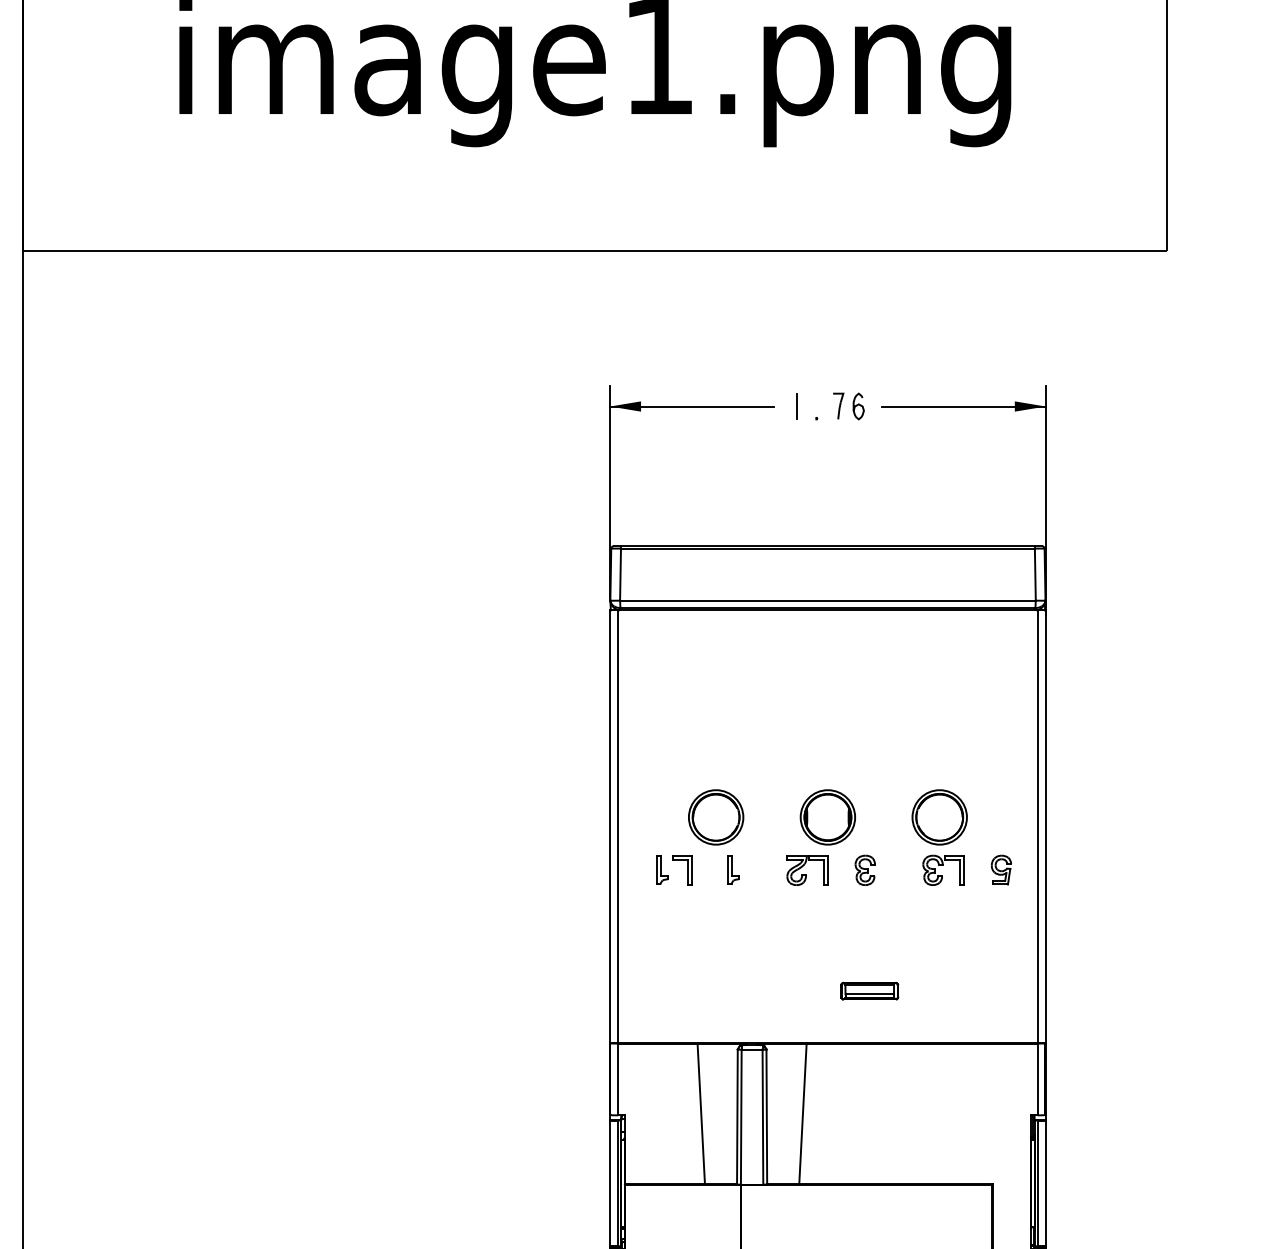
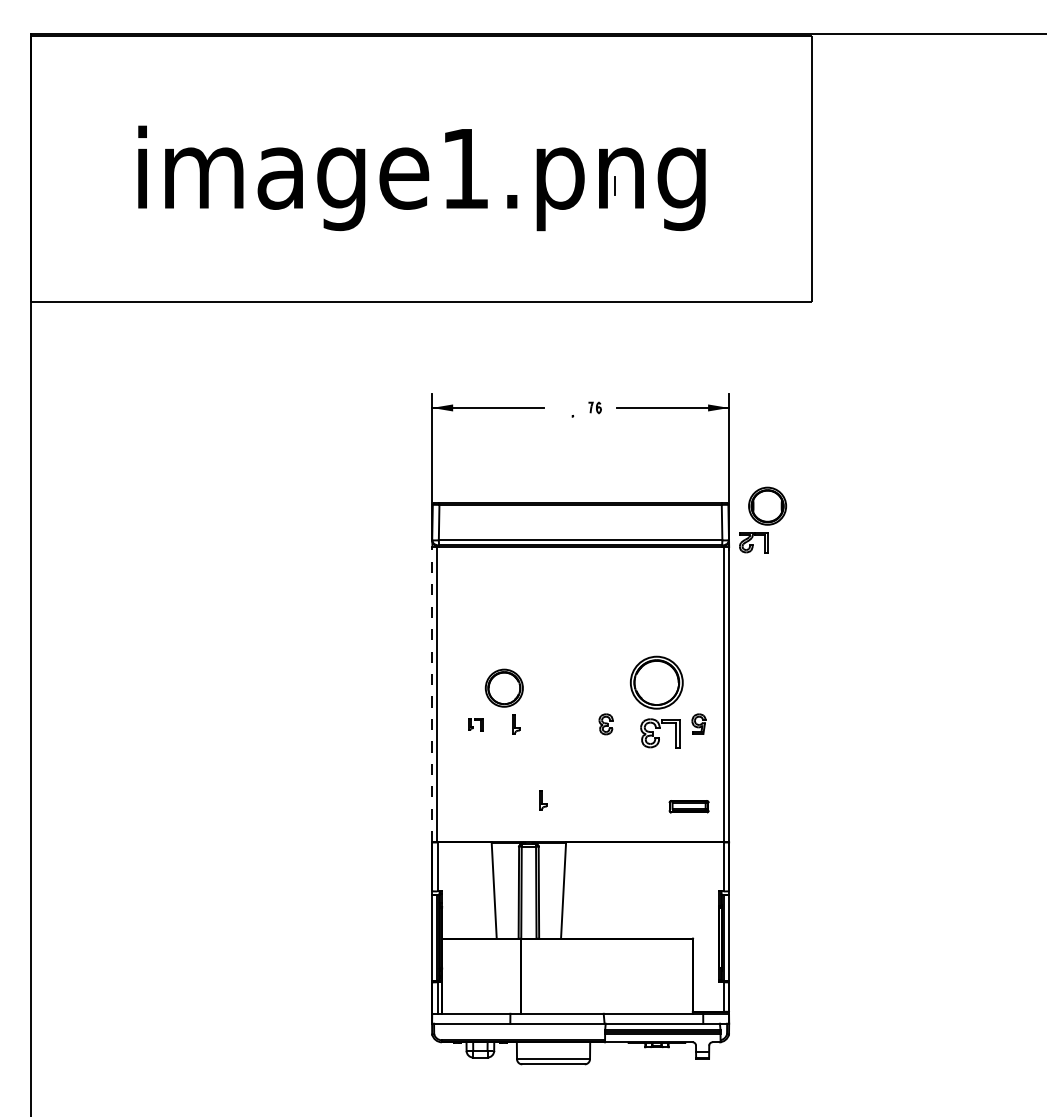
line: (796, 405) -> (614, 185), moved
part: (848, 405) -> (594, 407), size x0.6
line: (610, 826) -> (432, 694), solid -> dashed
part: (821, 836) -> (763, 519), moved
part: (939, 836) -> (656, 701), size x1.4
part: (673, 870) -> (475, 724), size x0.6
part: (773, 982) -> (543, 800), added
part: (868, 990) -> (688, 806), moved

